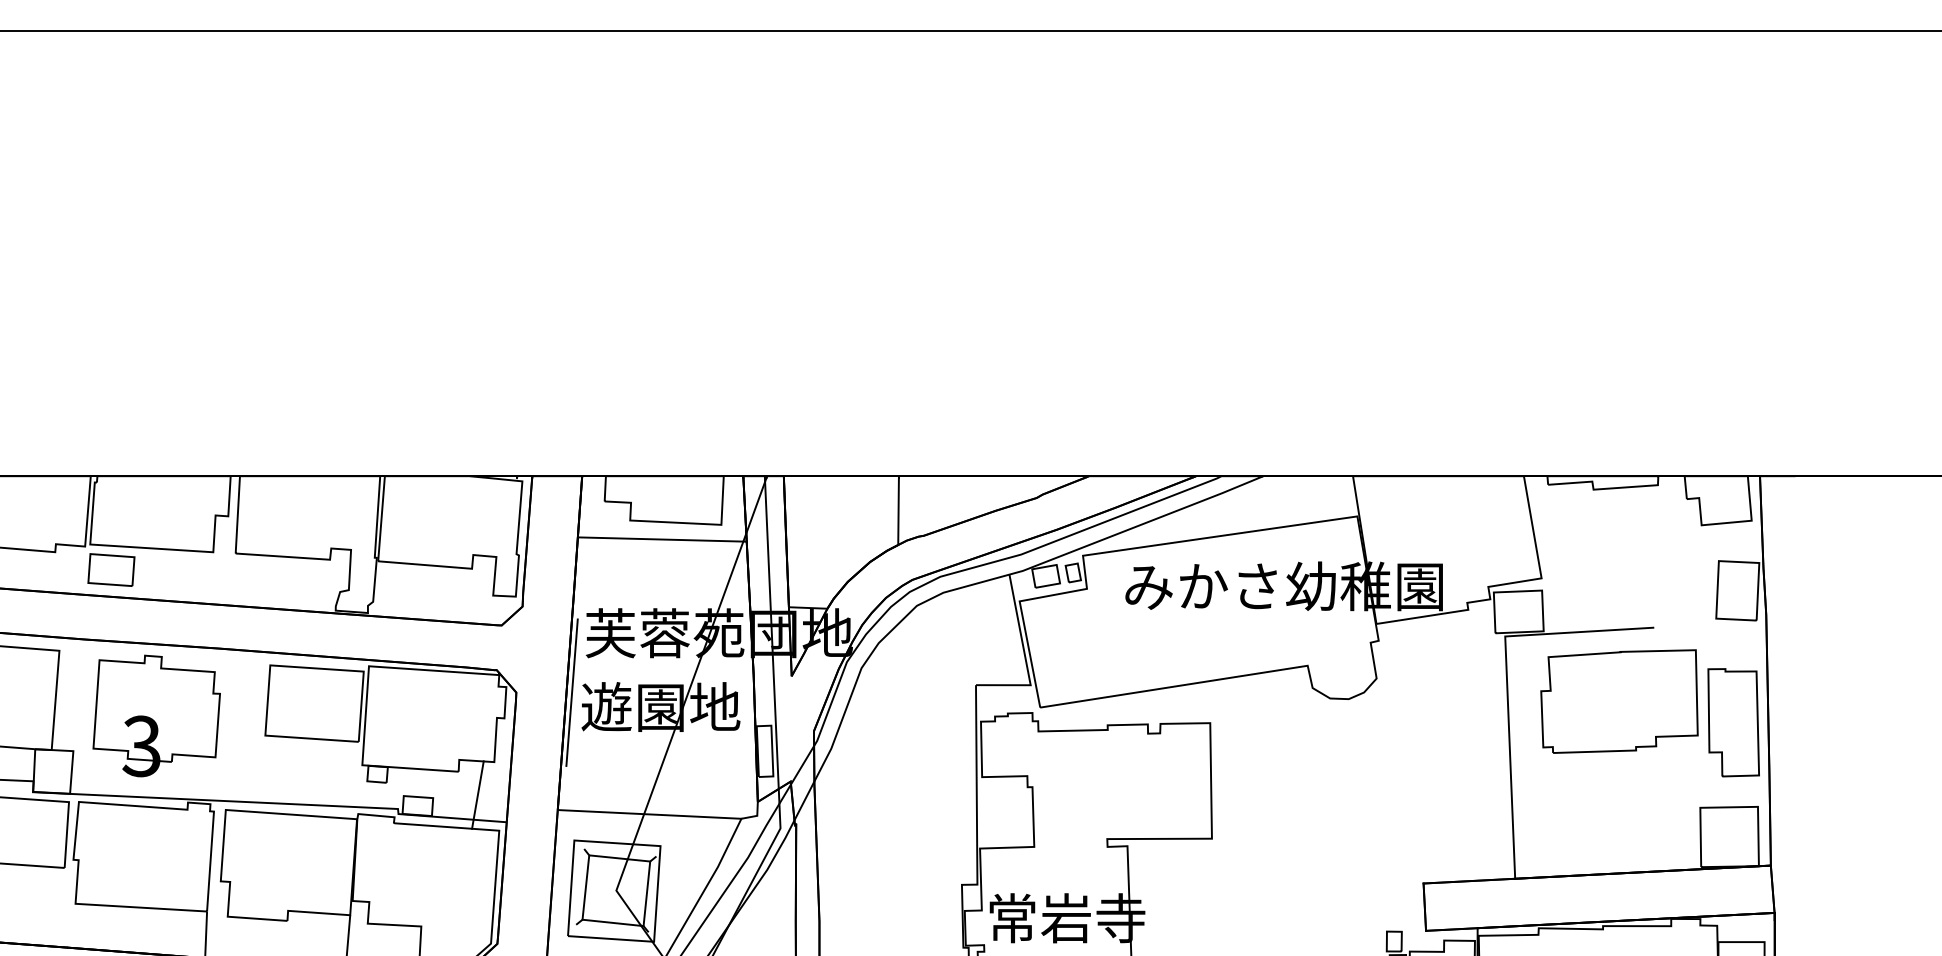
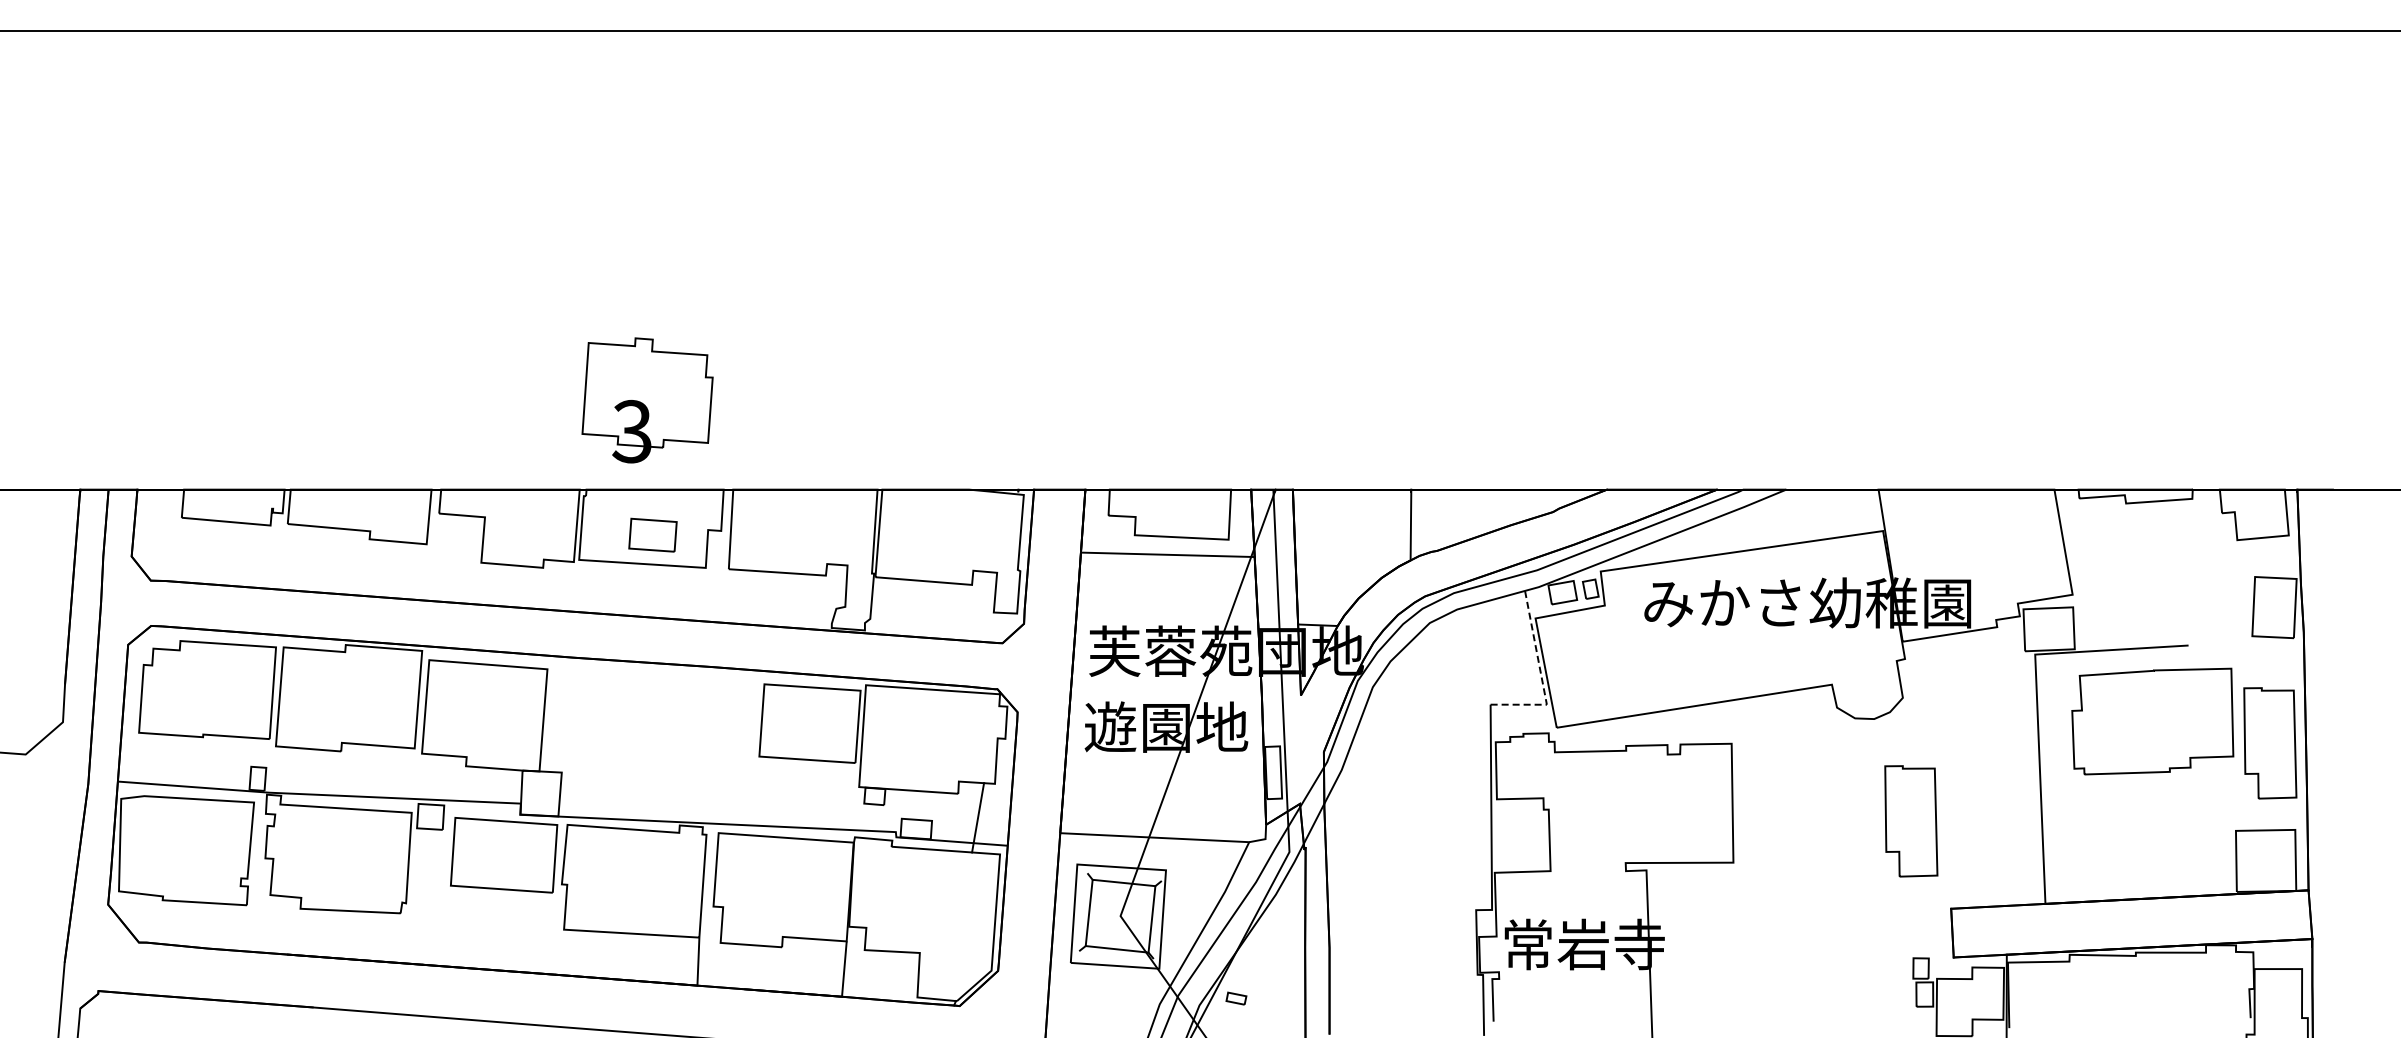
part: (110, 569) -> (652, 534), moved
line: (1025, 657) -> (1541, 676), solid -> dashed
line: (571, 692) -> (1074, 712), removed
part: (156, 716) -> (647, 400), moved
part: (1385, 798) -> (1911, 821), added

